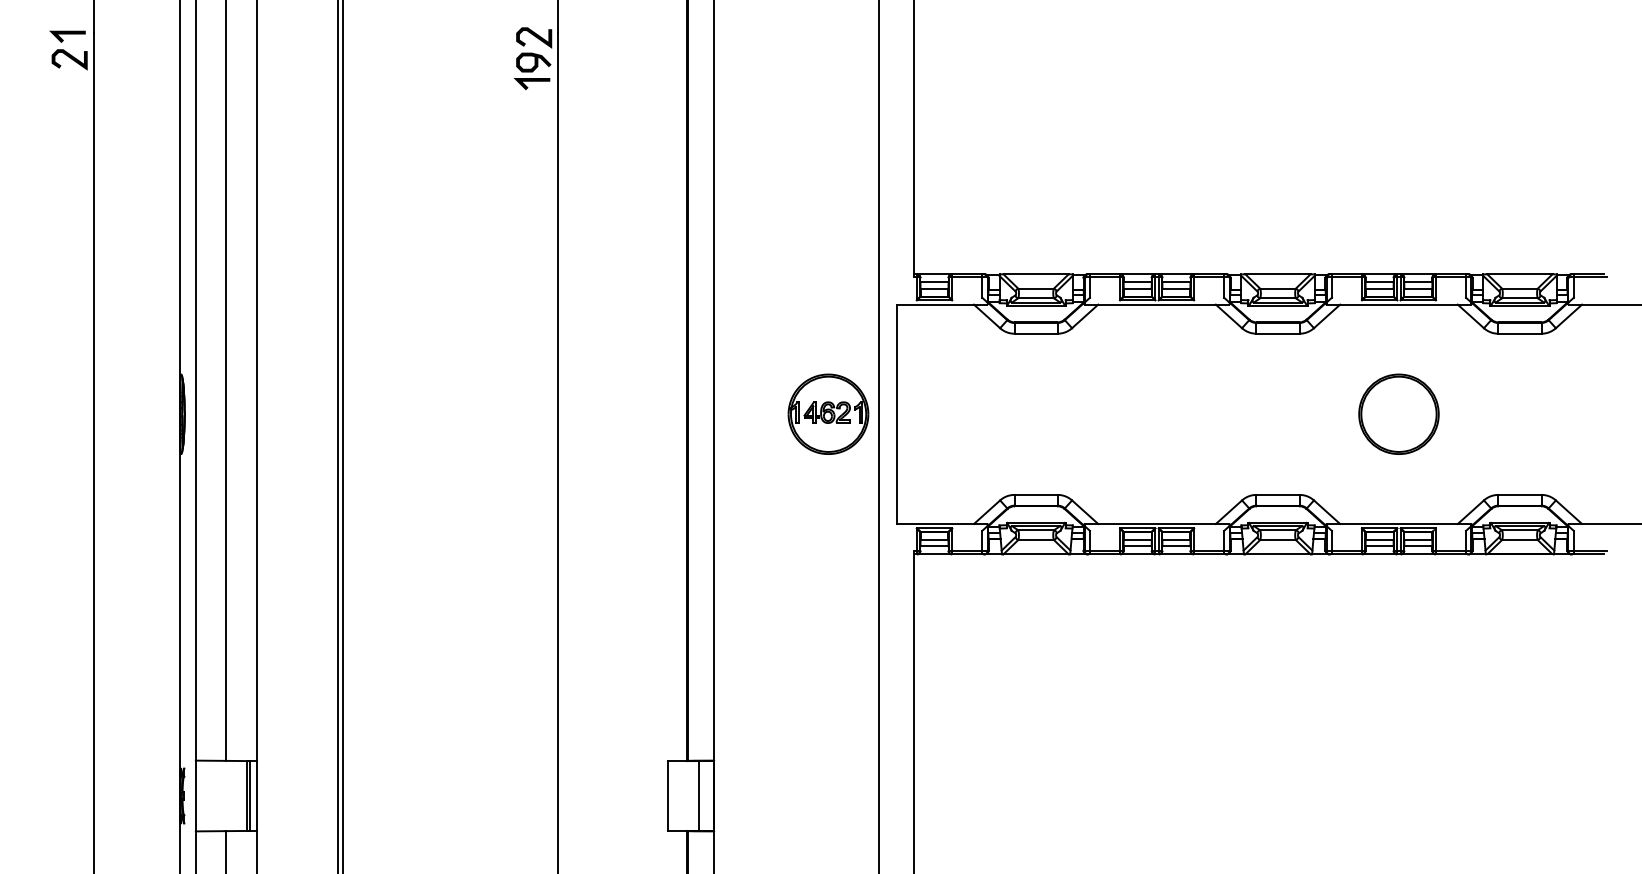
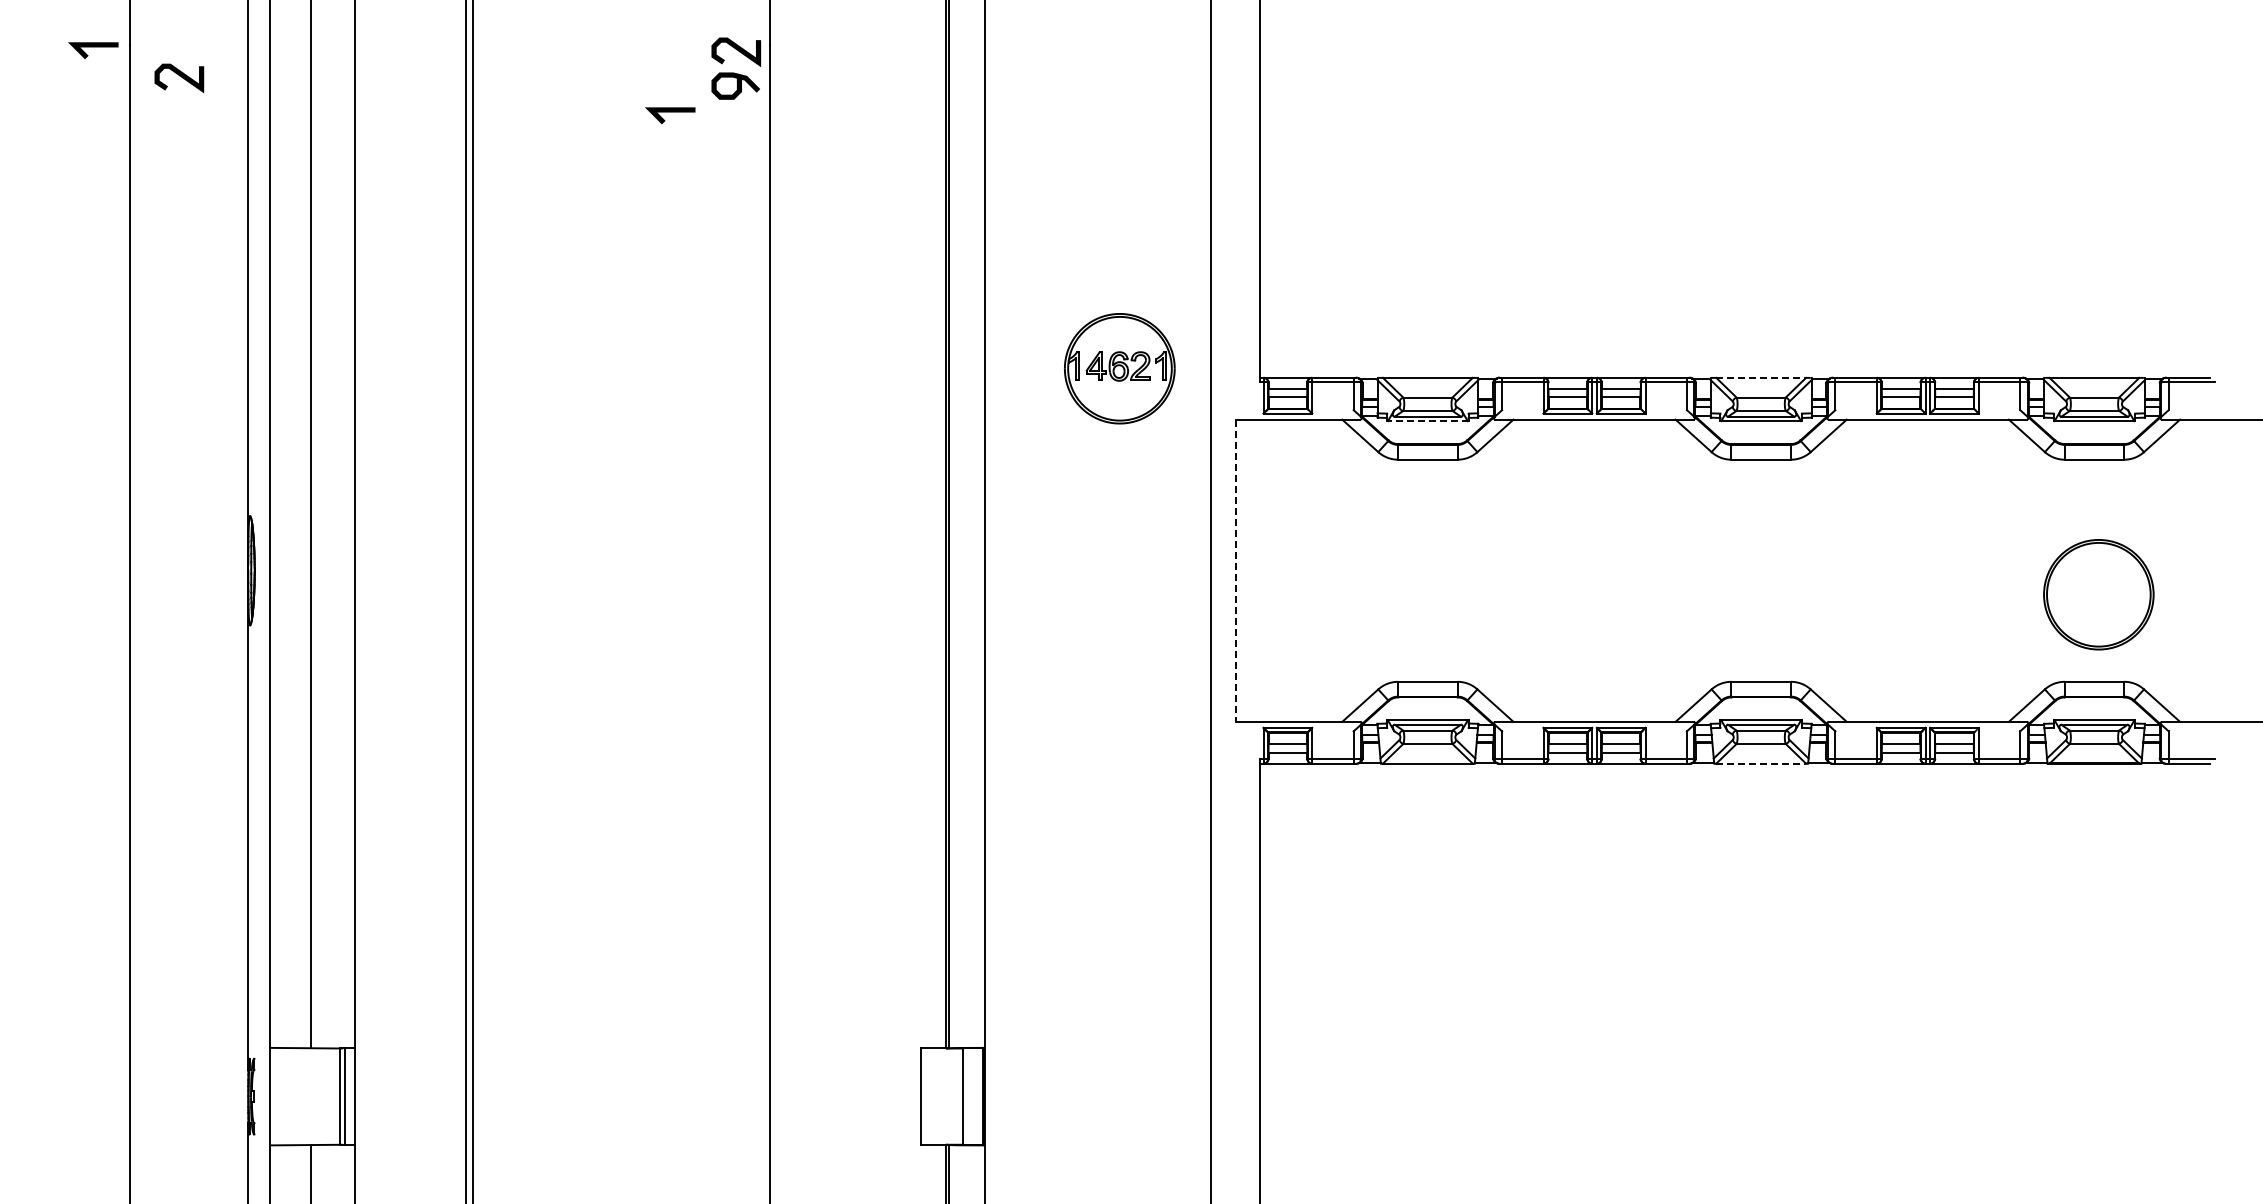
curve: (69, 58) -> (179, 76), moved
line: (532, 81) -> (670, 112), moved
line: (1278, 274) -> (1761, 377), solid -> dashed
line: (1035, 305) -> (1427, 421), solid -> dashed
part: (828, 414) -> (1119, 368), moved
line: (897, 414) -> (1236, 571), solid -> dashed
part: (1398, 414) -> (2098, 594), moved
line: (1278, 554) -> (1761, 763), solid -> dashed

